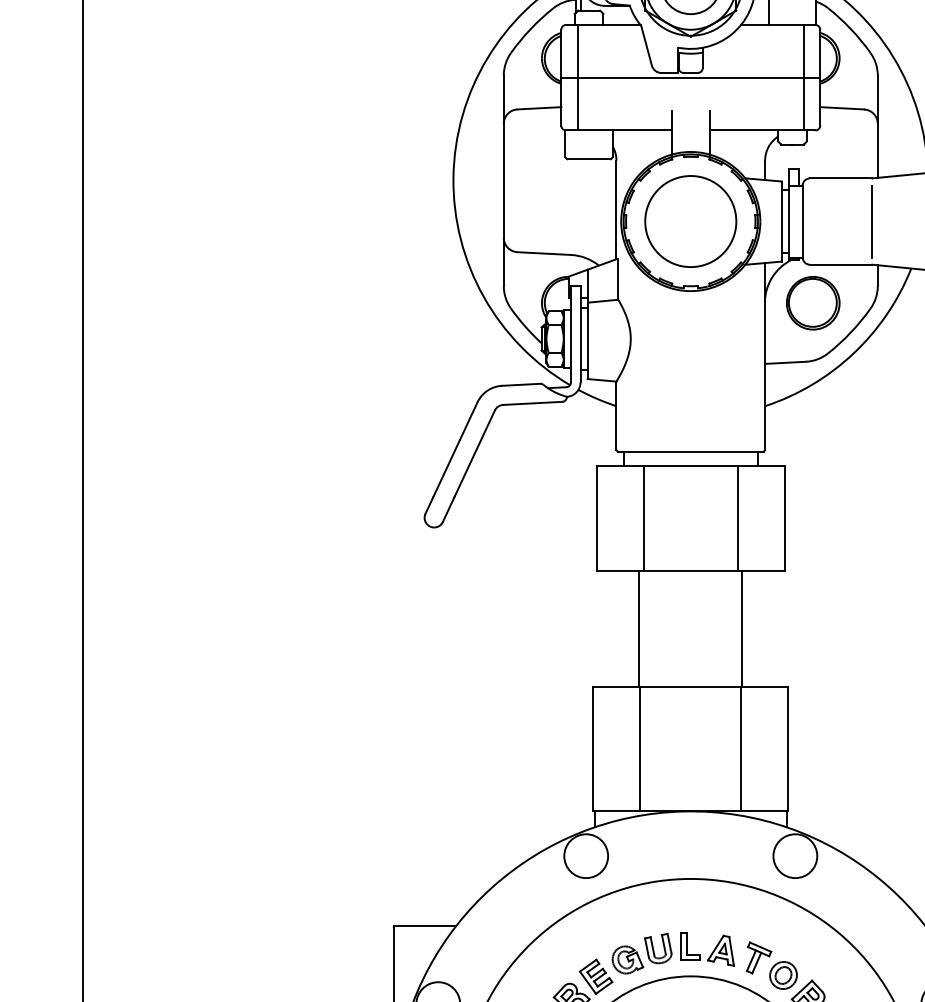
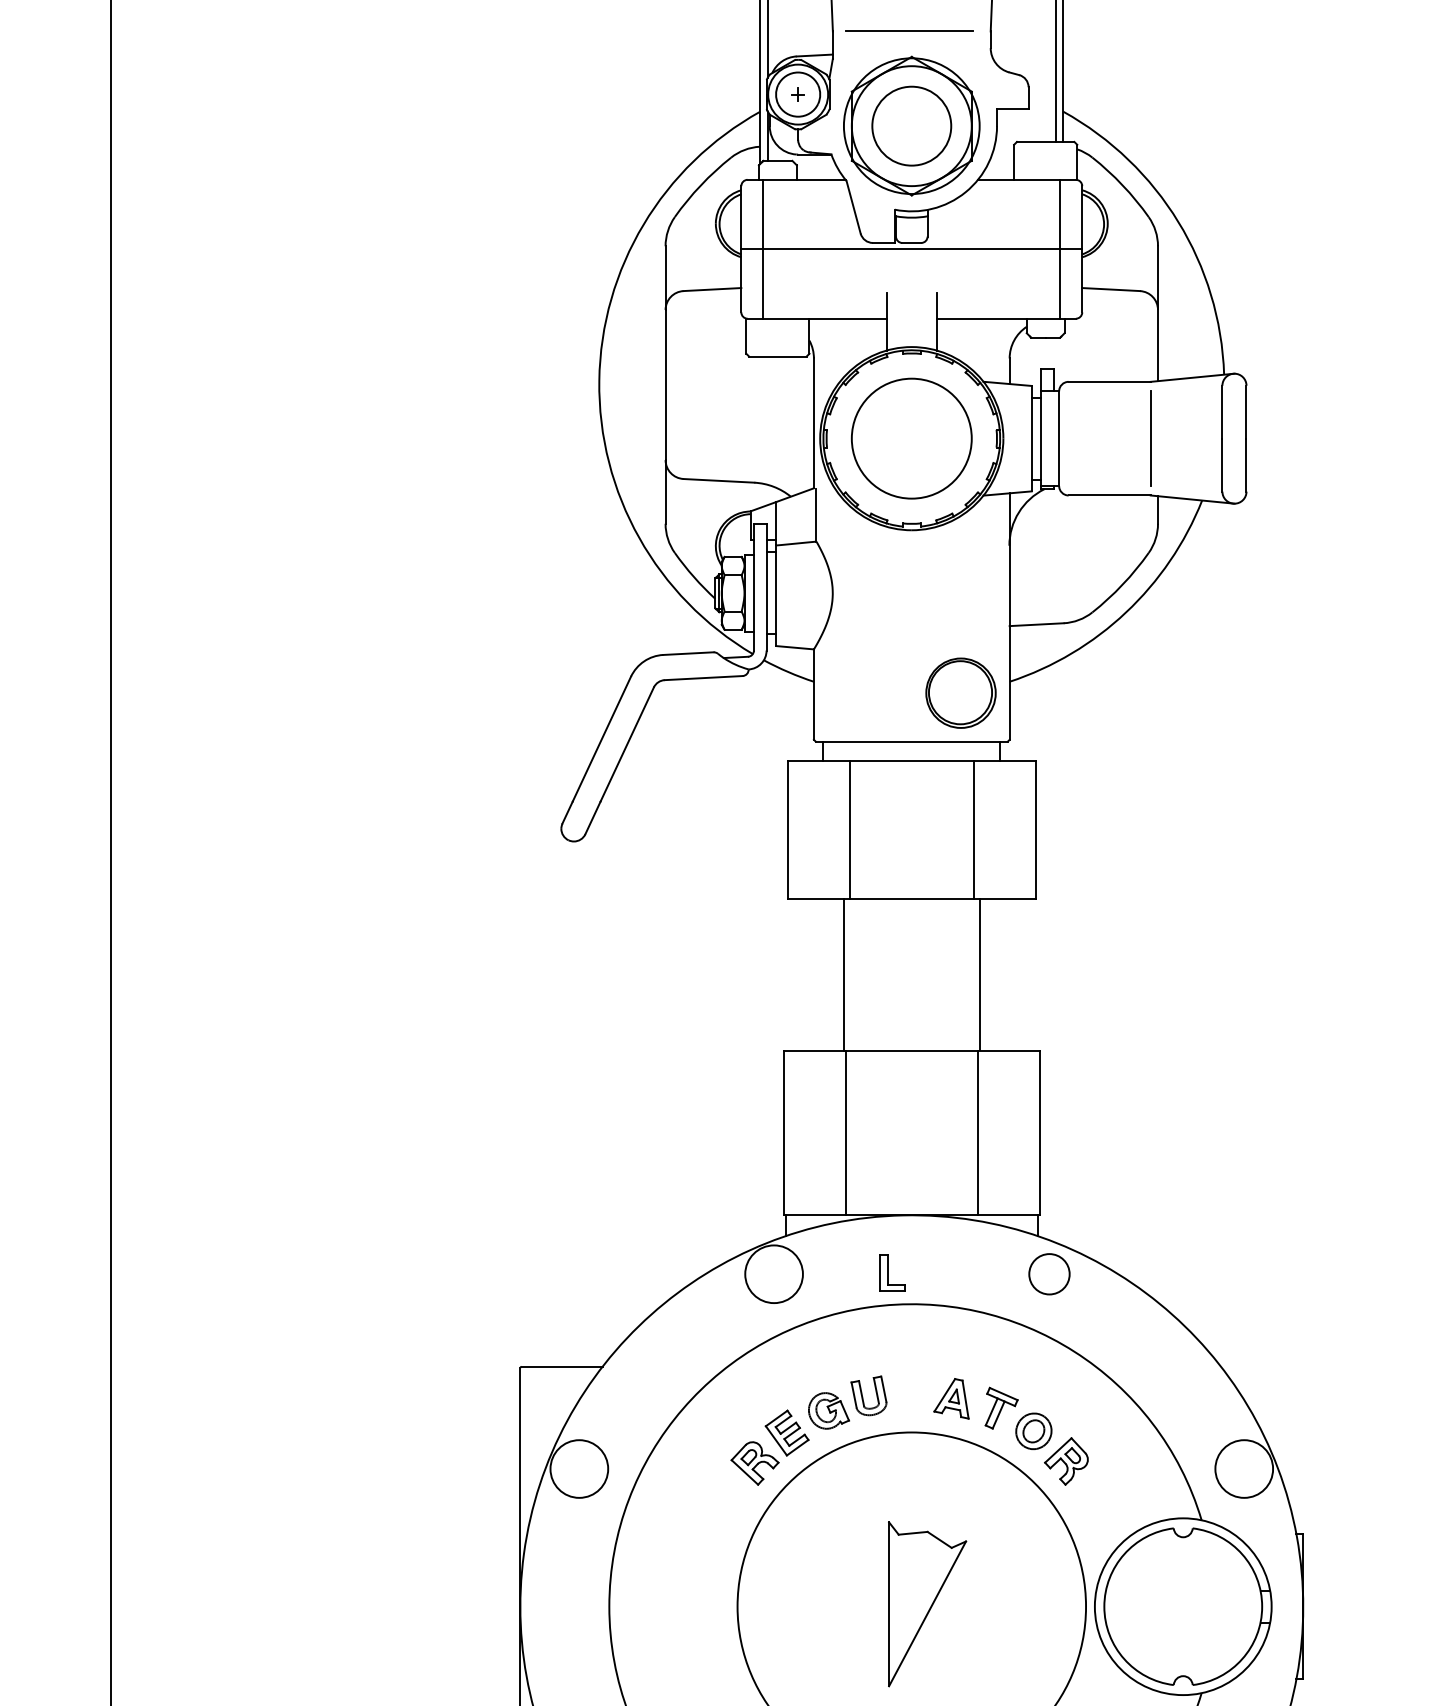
part: (812, 302) -> (960, 692), moved
circle: (795, 856) -> (1049, 1274), size x0.7
part: (690, 945) -> (892, 1272), moved

